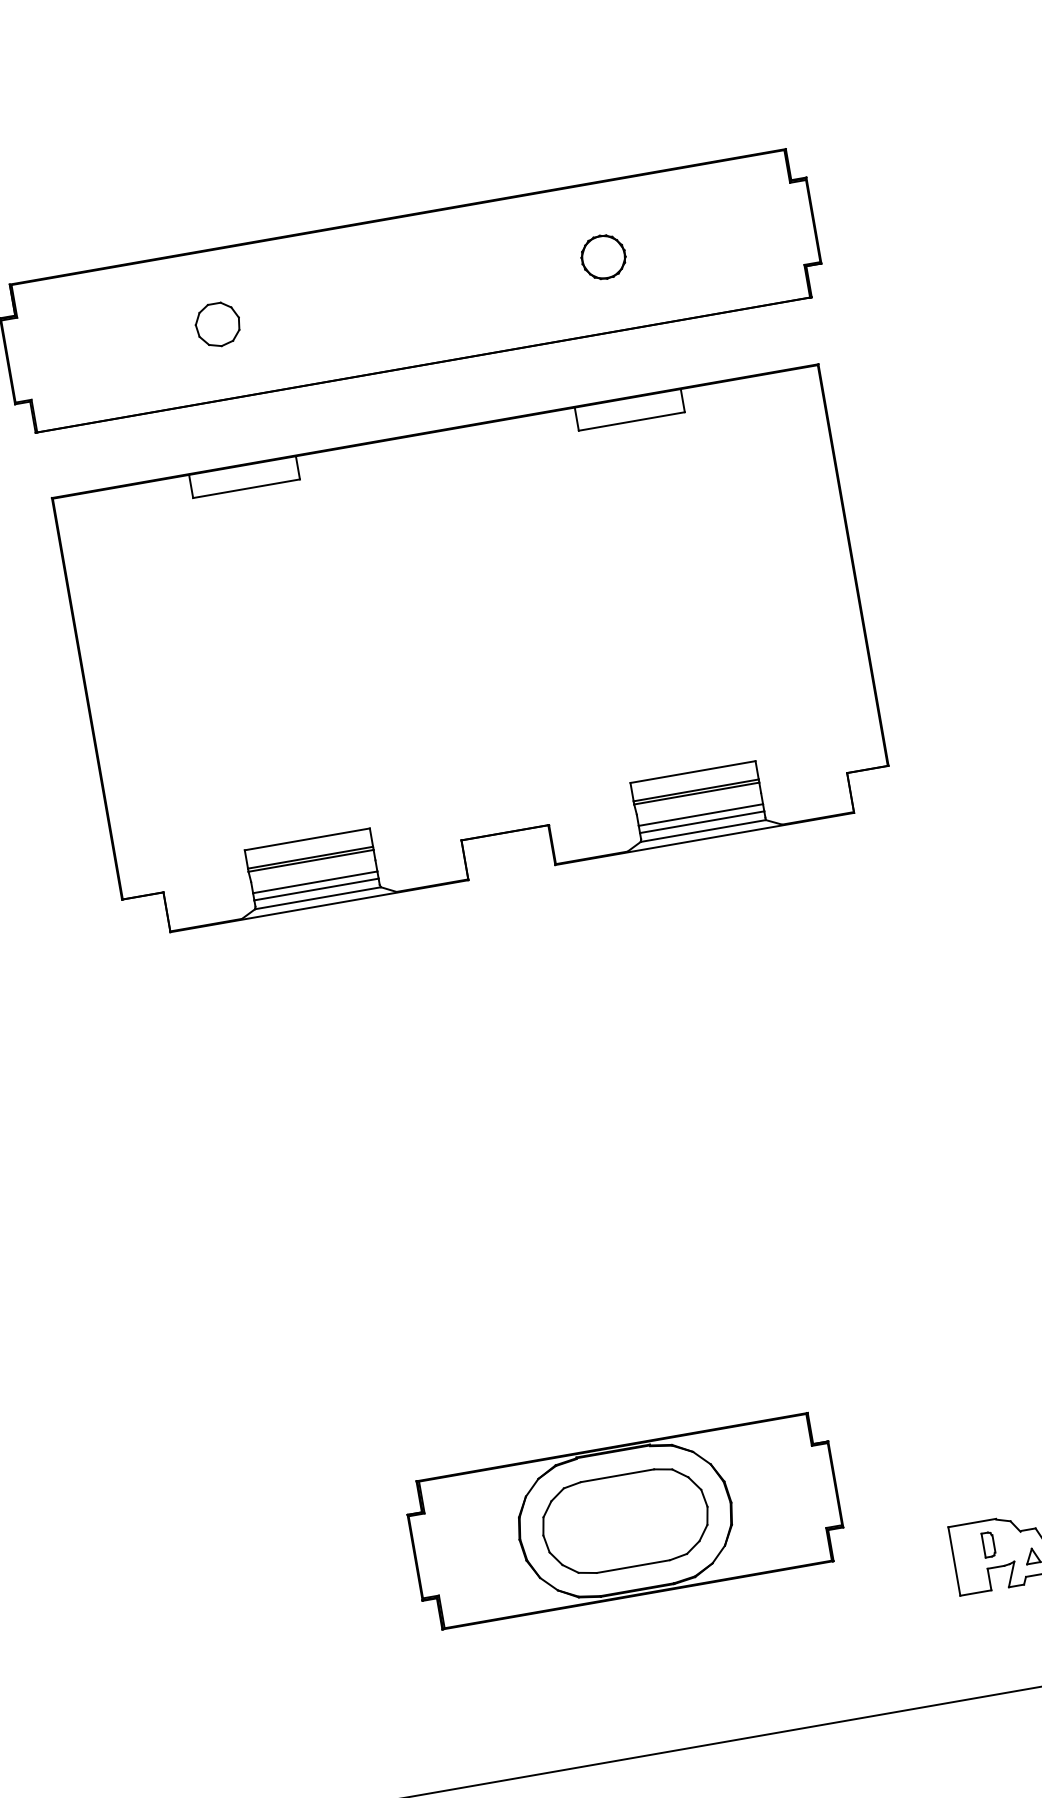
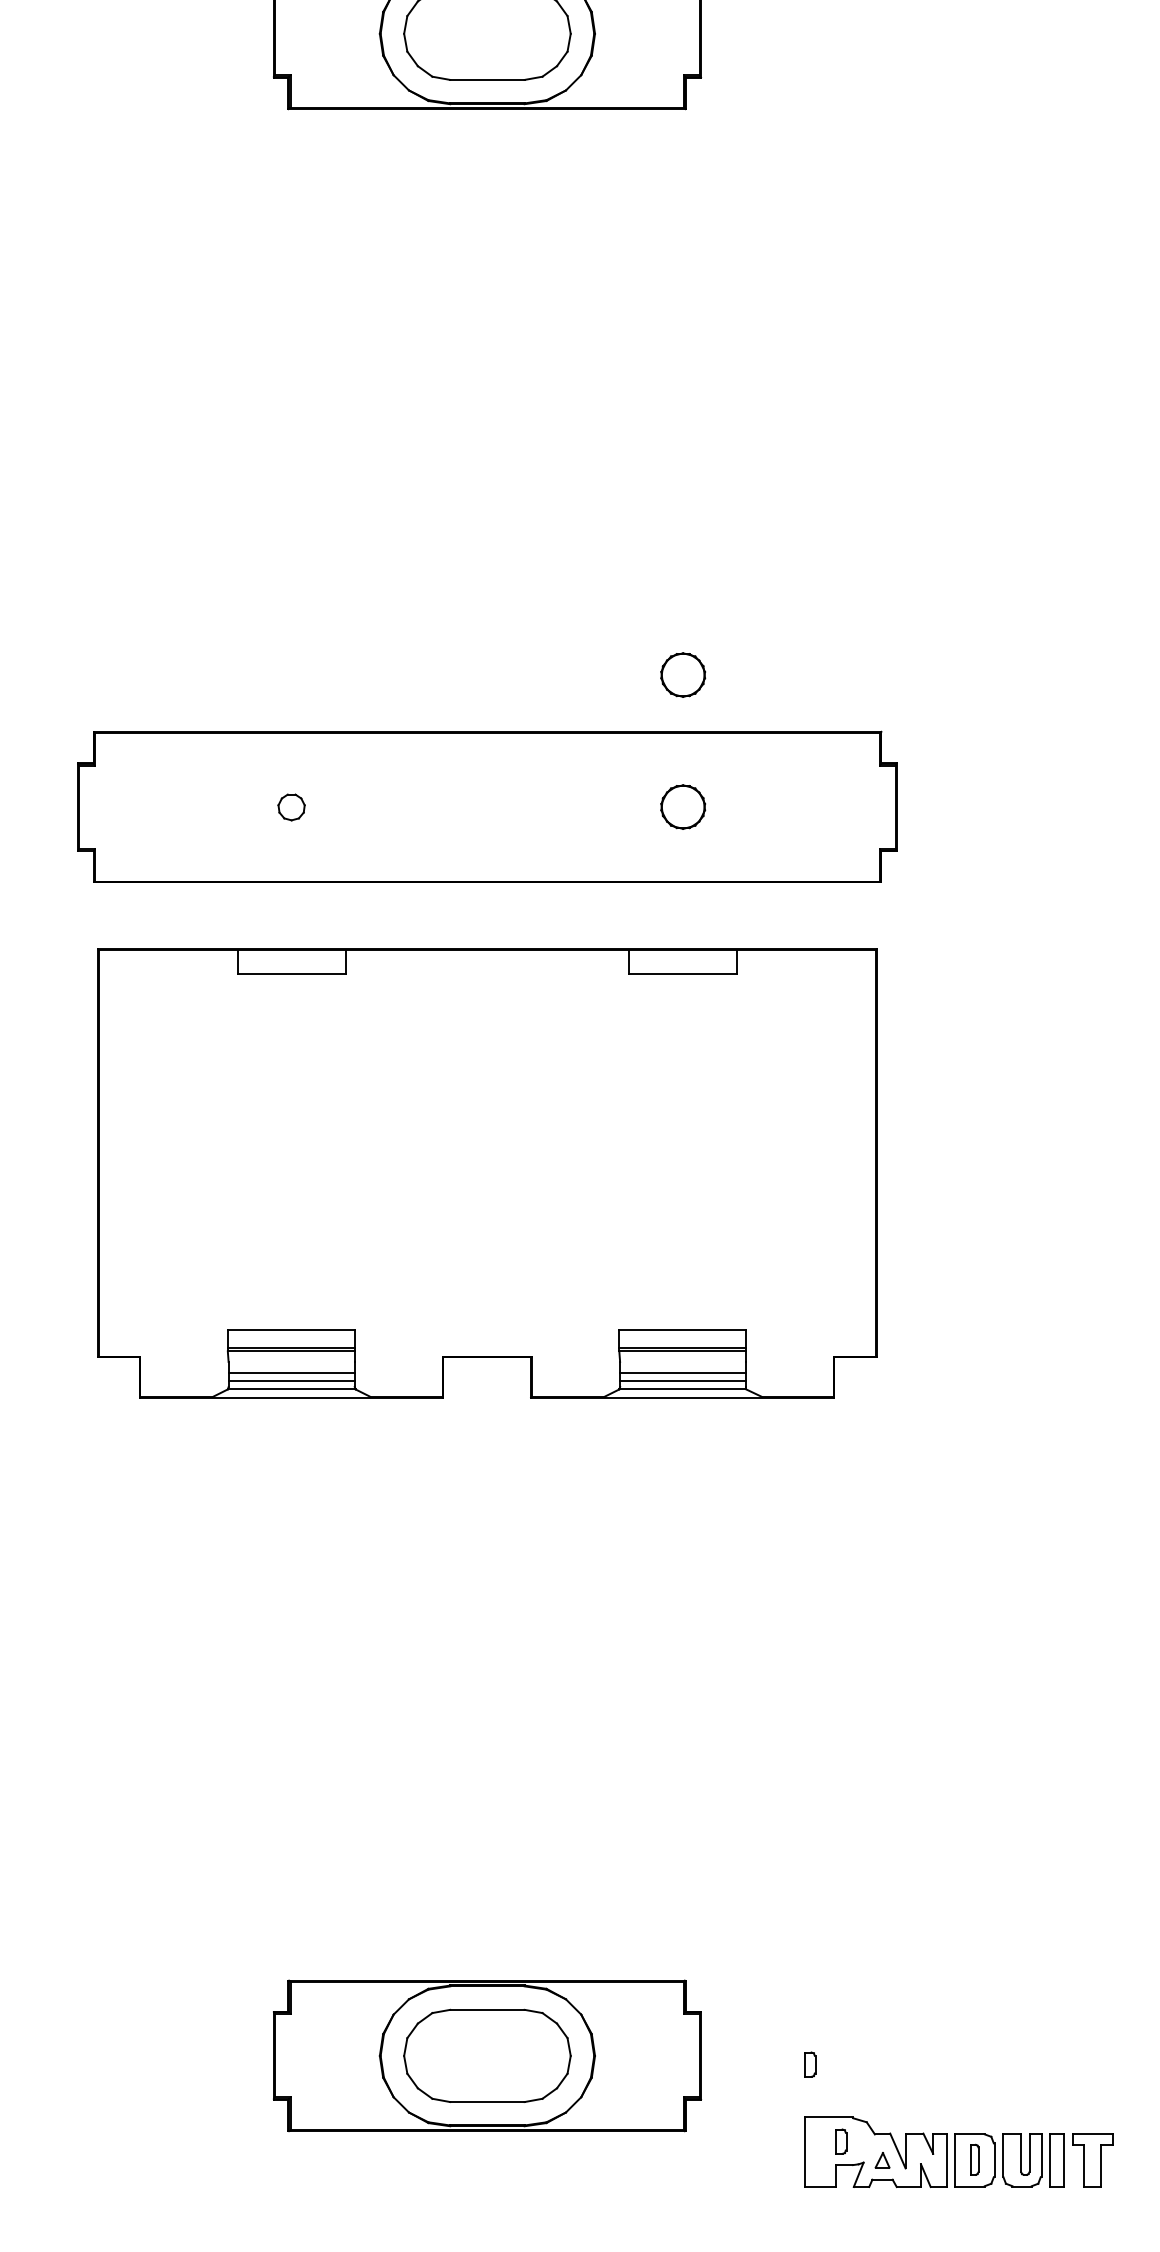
part: (581, 126) -> (683, 674), added
part: (217, 325) -> (291, 807), size x0.6
part: (945, 1474) -> (810, 2064), added

